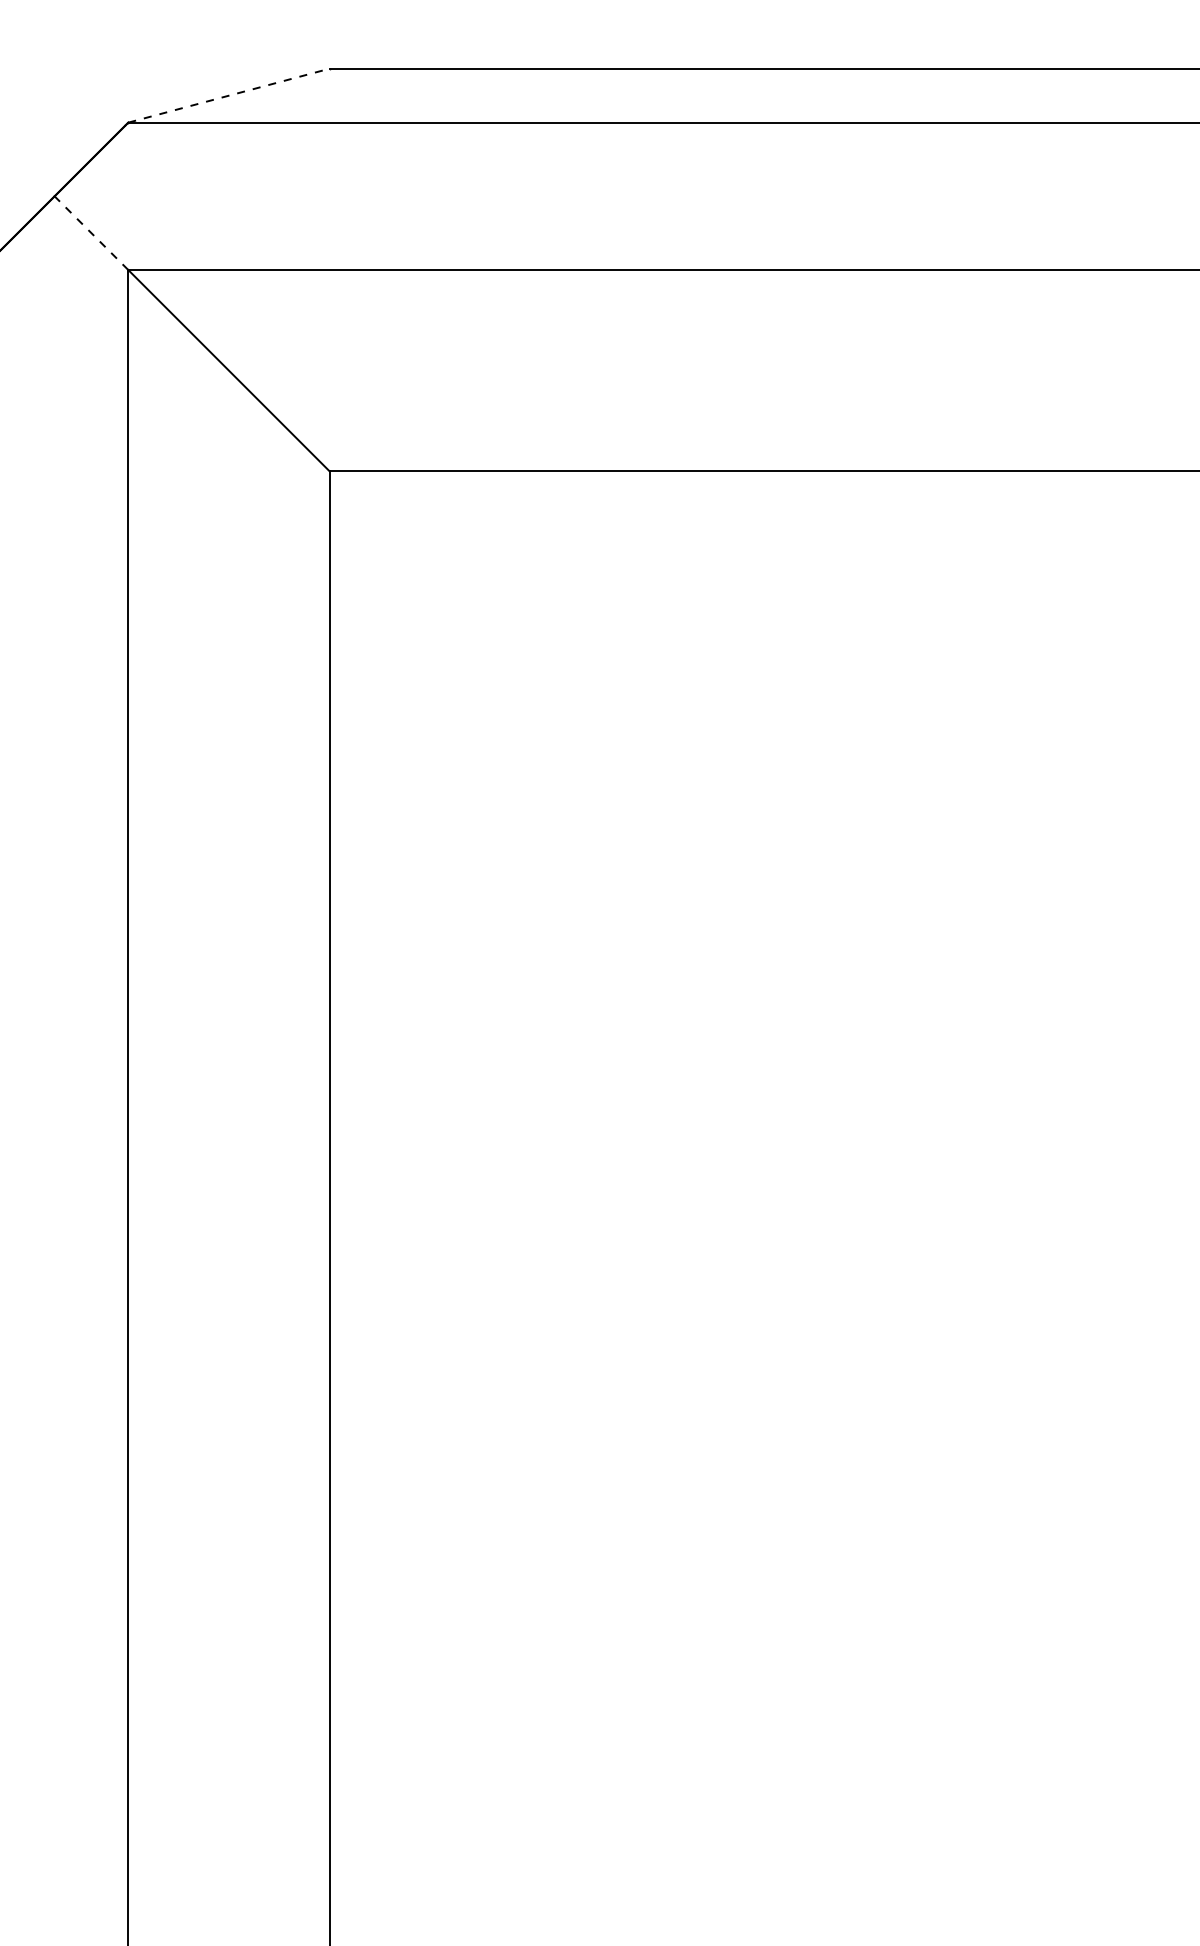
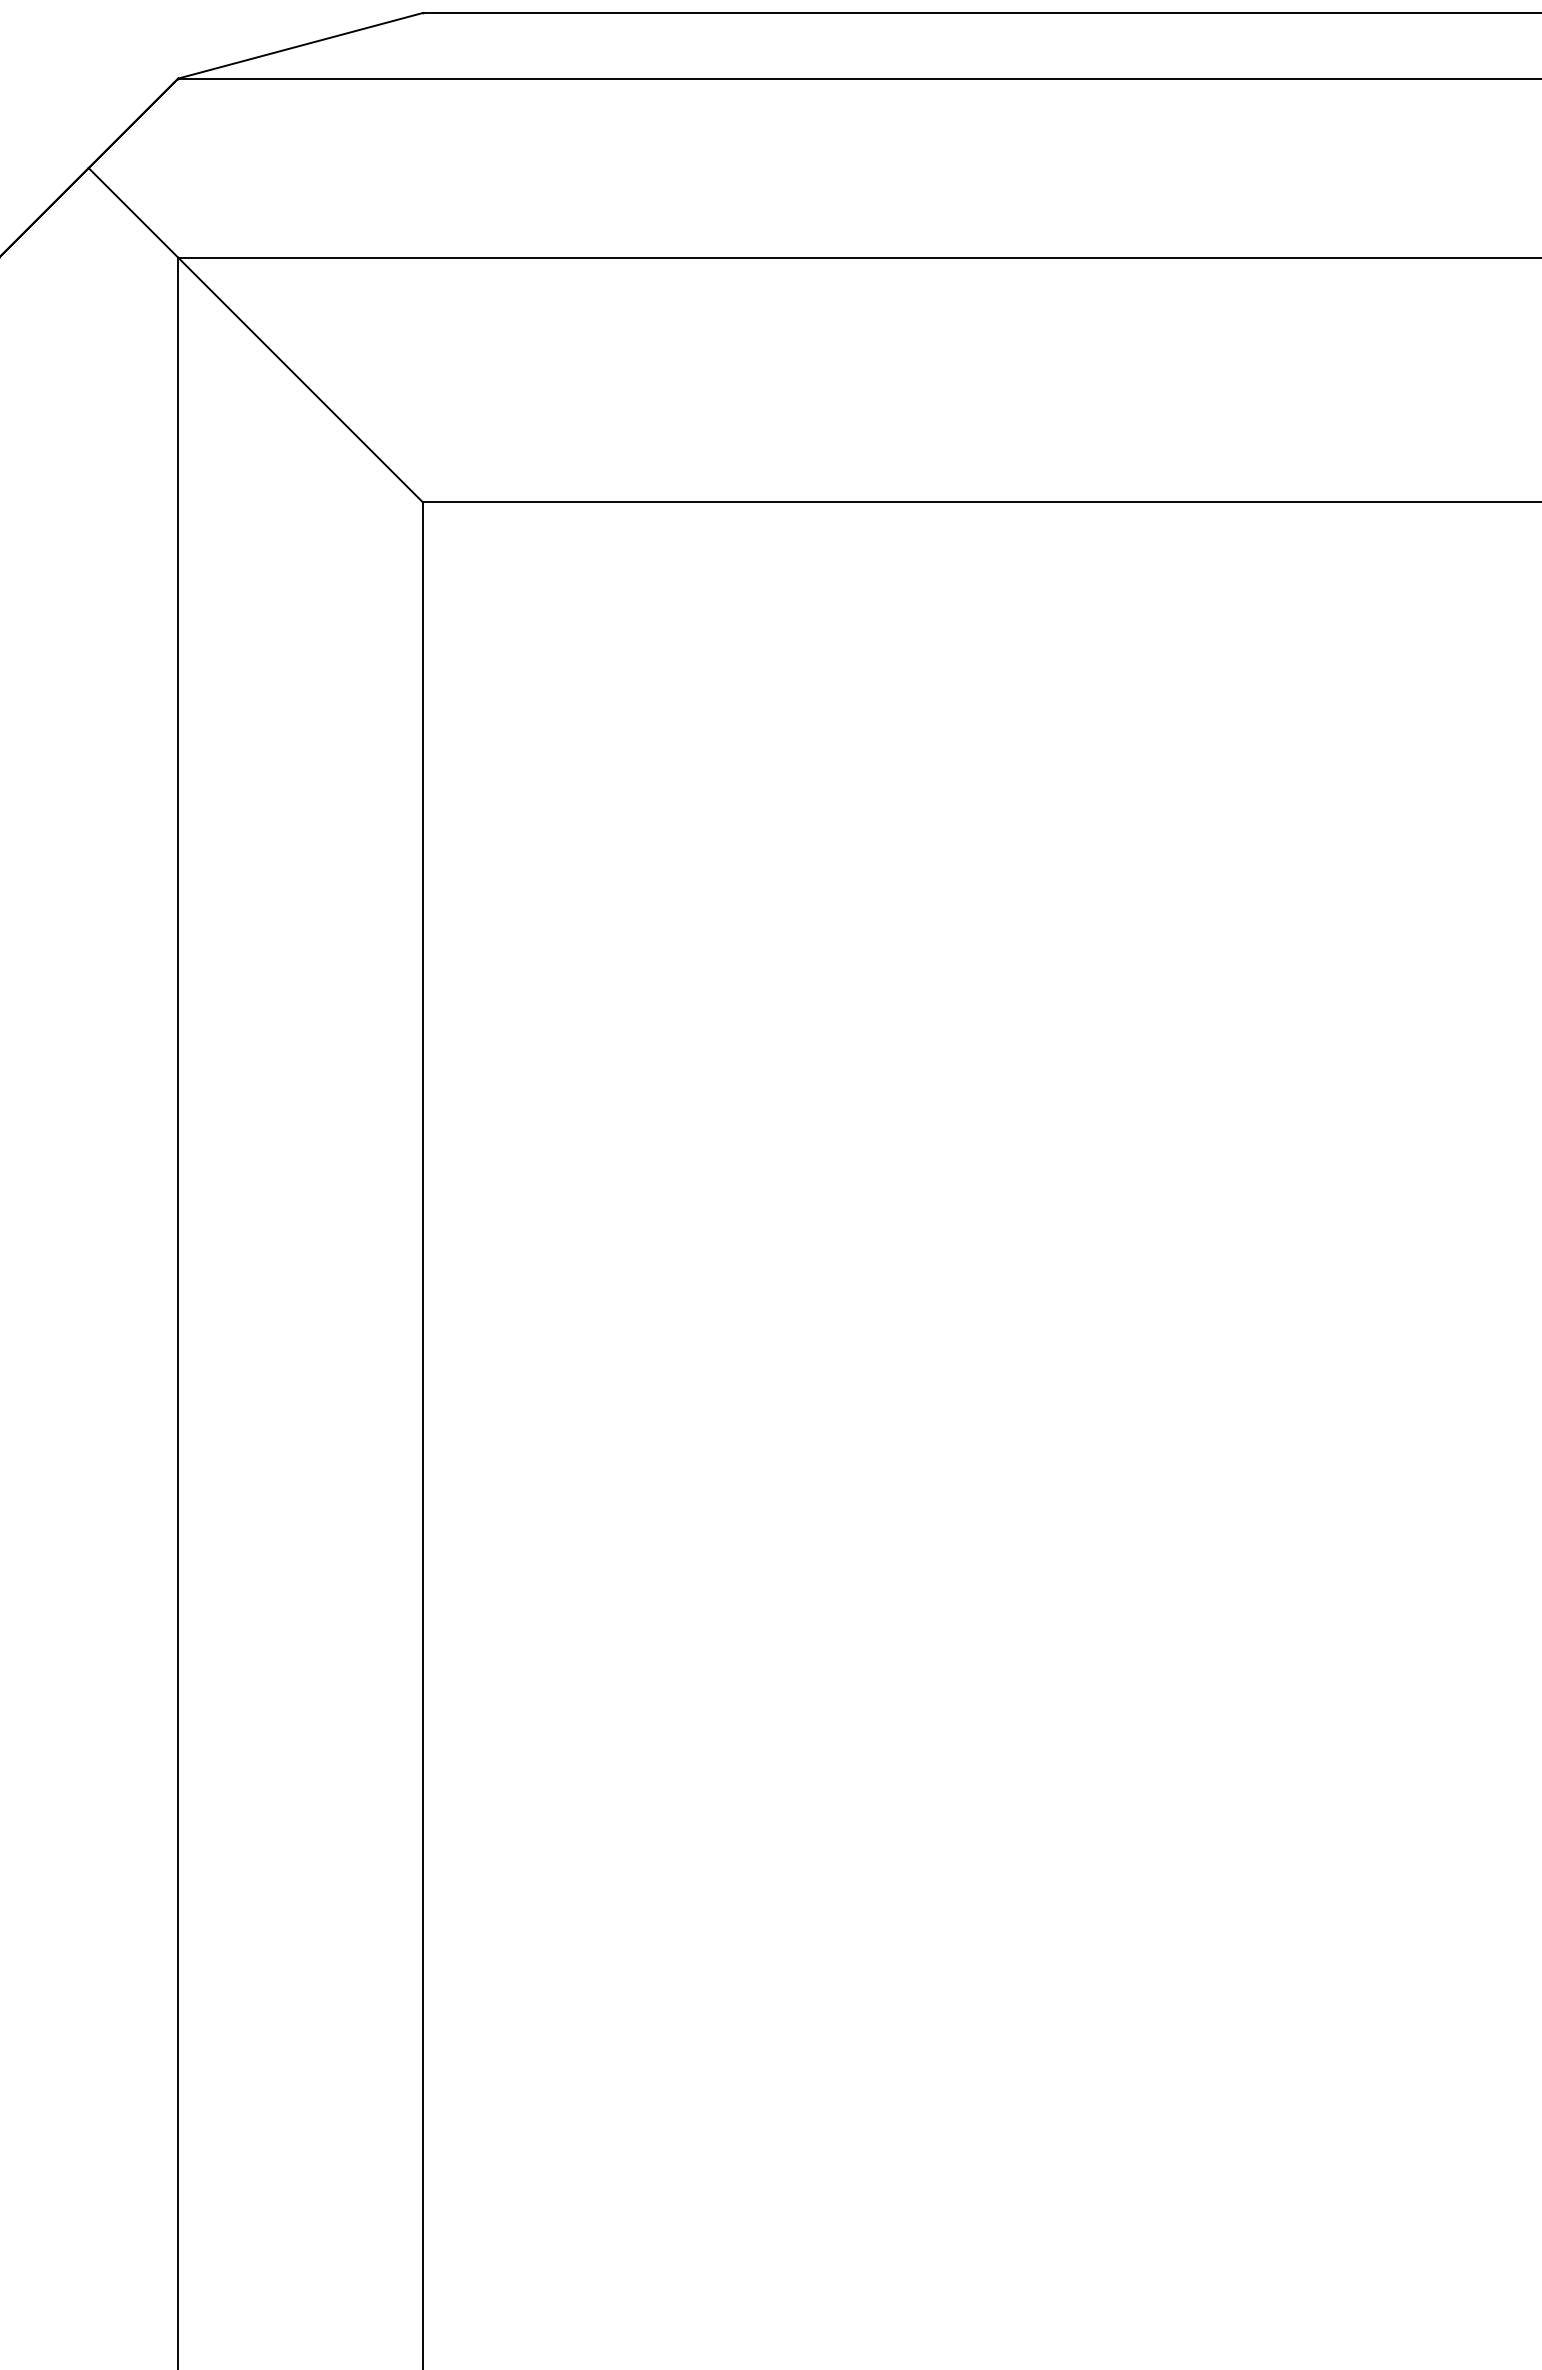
line: (228, 95) -> (300, 45), dashed -> solid
line: (91, 232) -> (133, 212), dashed -> solid

